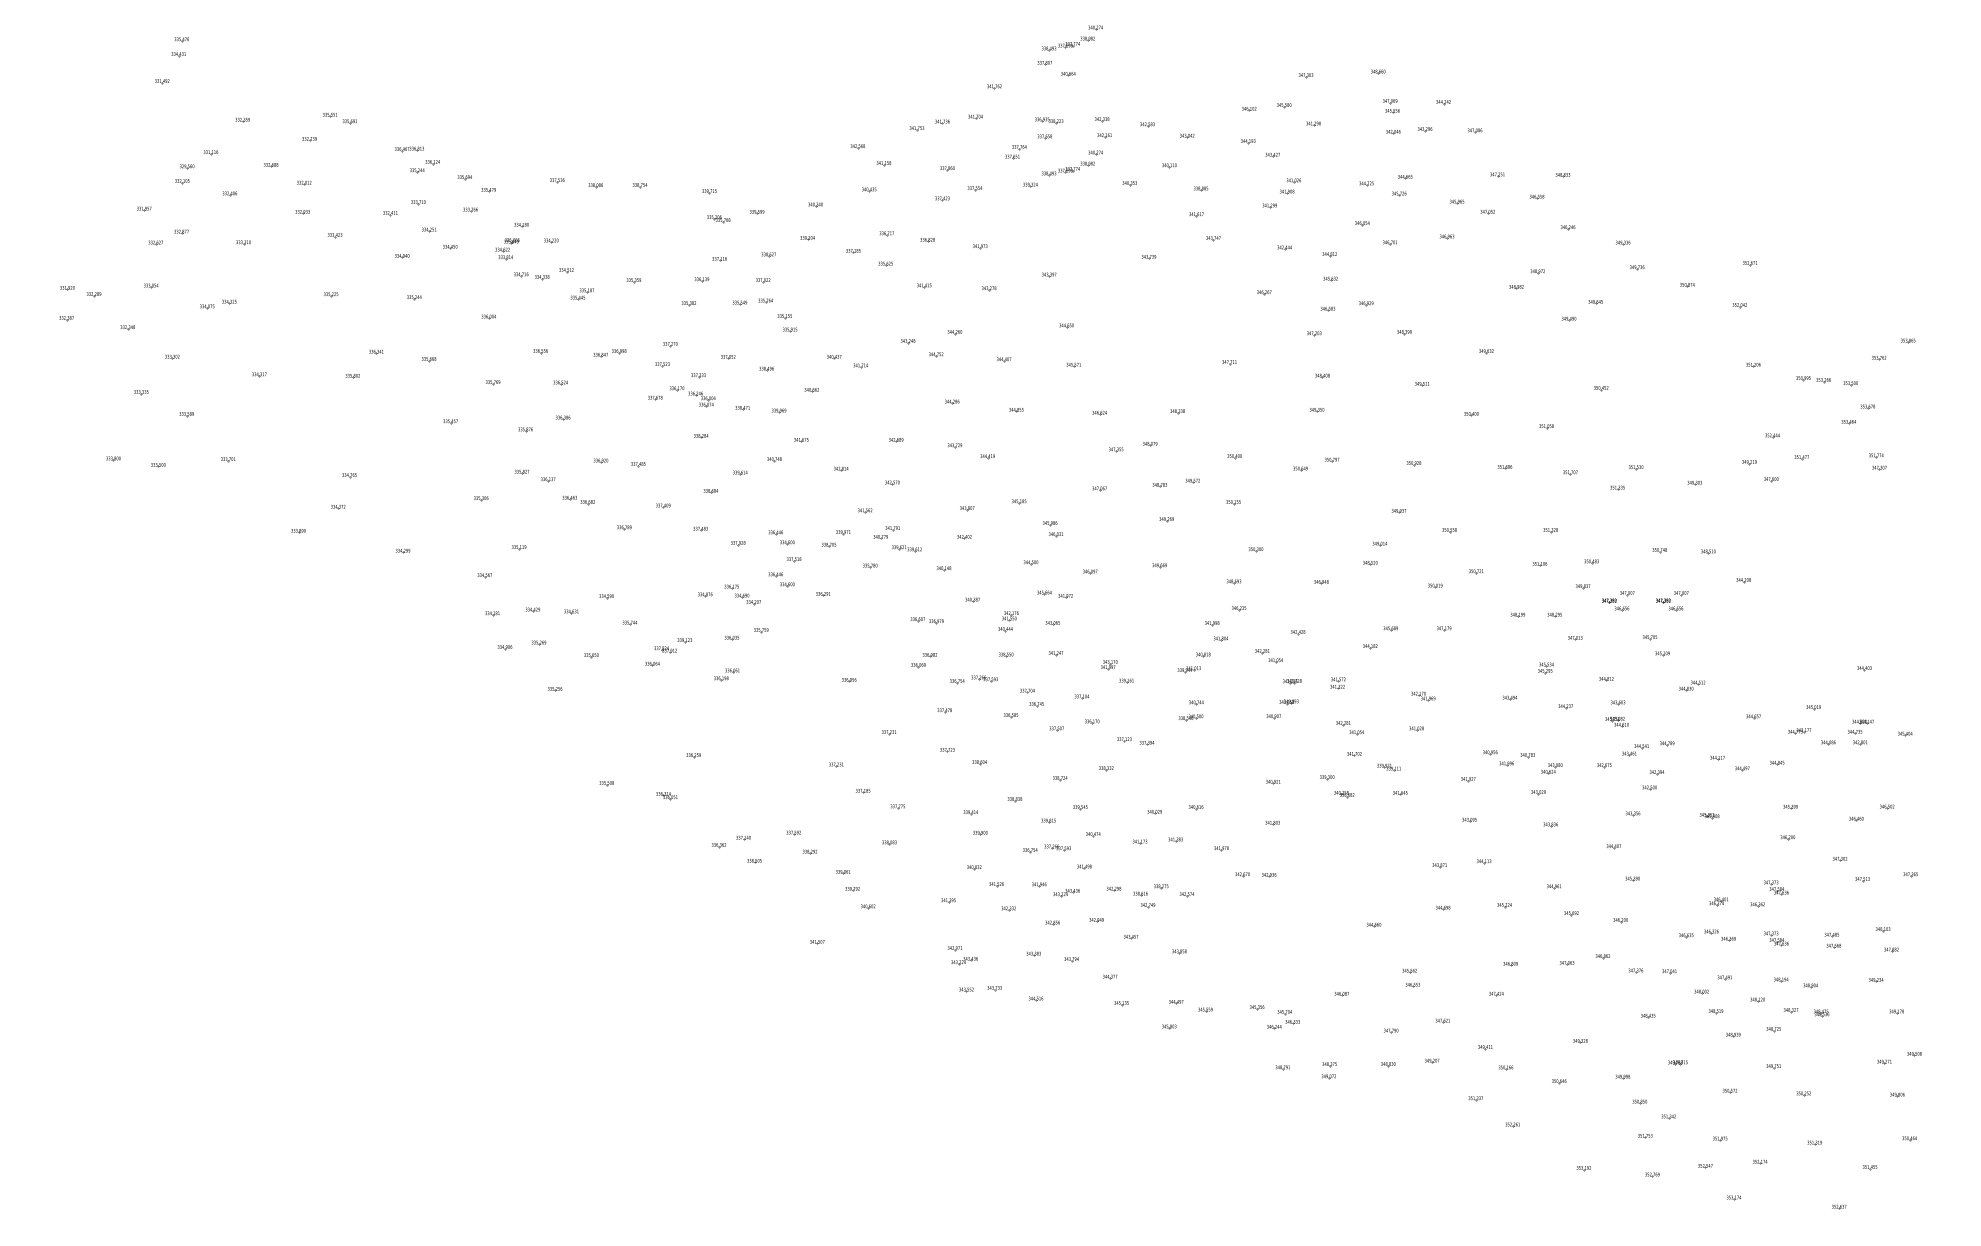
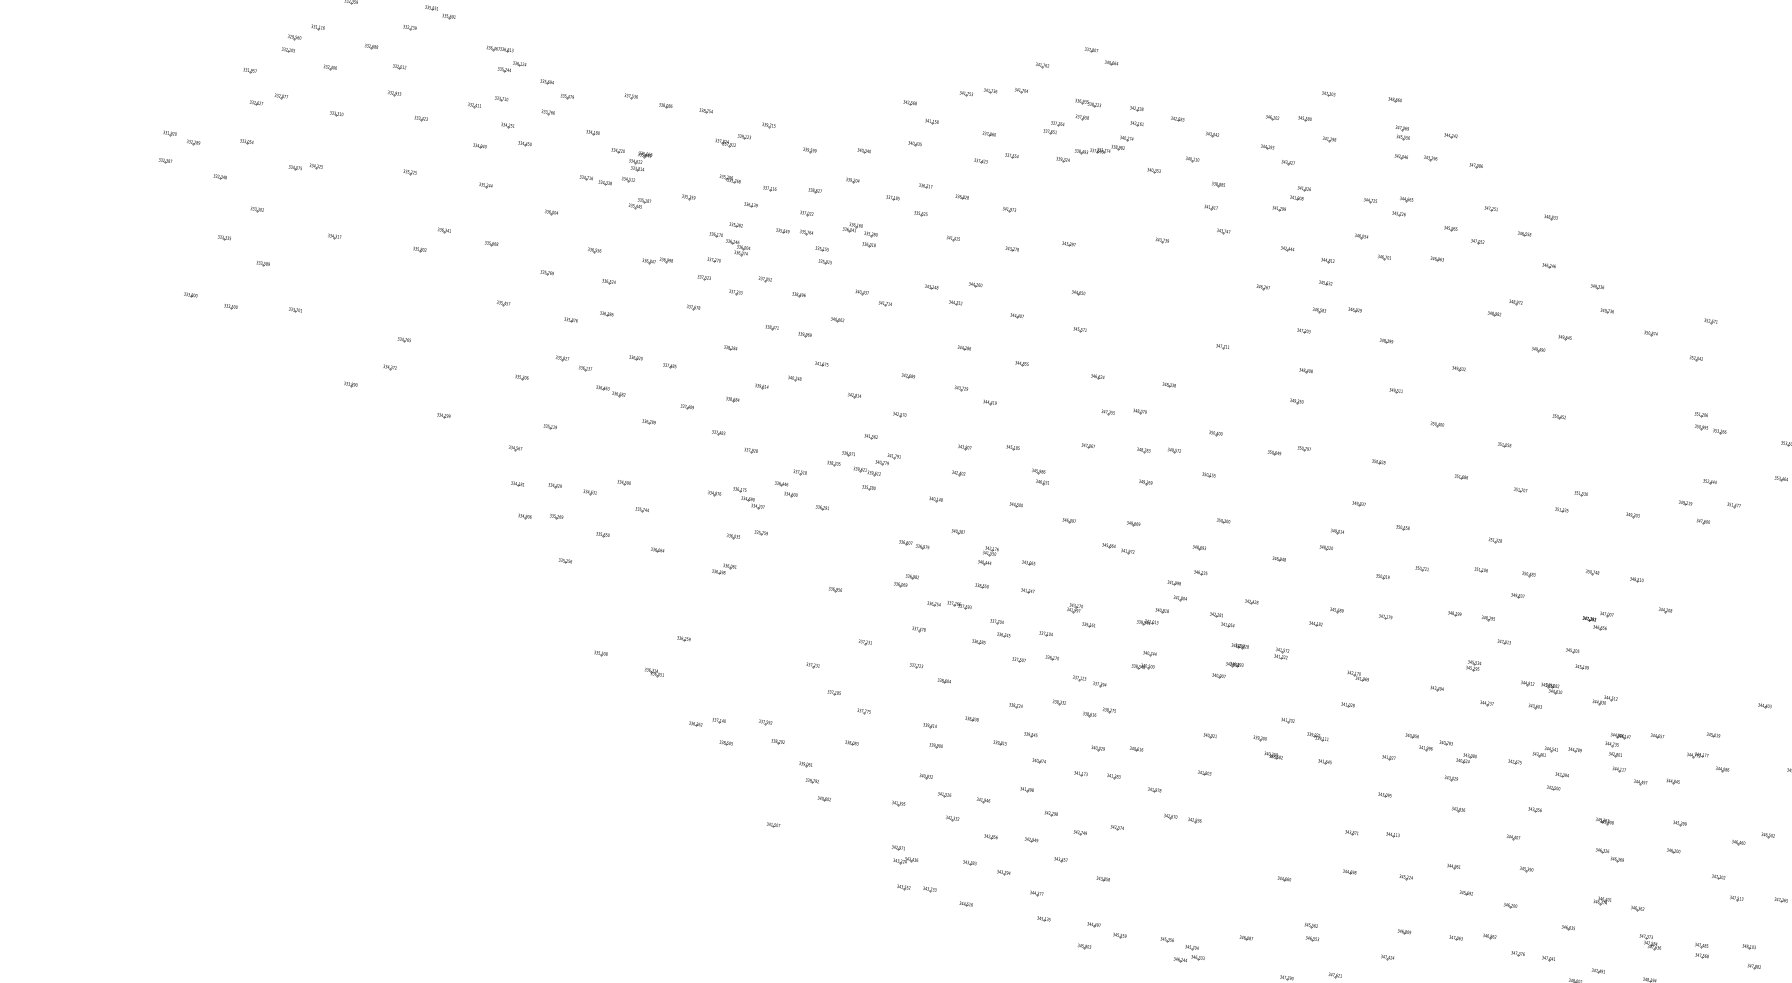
part: (1072, 38) -> (1119, 31), removed
part: (718, 219) -> (729, 179), moved
part: (507, 249) -> (640, 161), moved
part: (823, 295) -> (860, 234), added
part: (1813, 379) -> (1710, 429), moved
part: (692, 396) -> (729, 244), moved
part: (781, 537) -> (791, 450), removed
part: (906, 548) -> (866, 471), moved
part: (1054, 594) -> (1117, 548), moved
part: (1618, 601) -> (1548, 614), removed
part: (672, 645) -> (732, 140), moved
part: (1616, 721) -> (1551, 688), moved
part: (1349, 728) -> (1286, 696), removed
part: (1860, 732) -> (1616, 745), moved
part: (1046, 848) -> (994, 768), removed
part: (1776, 887) -> (1656, 895), removed
part: (1150, 890) -> (1099, 712), moved
part: (1066, 893) -> (1007, 811), removed
part: (1719, 935) -> (1609, 855), moved

